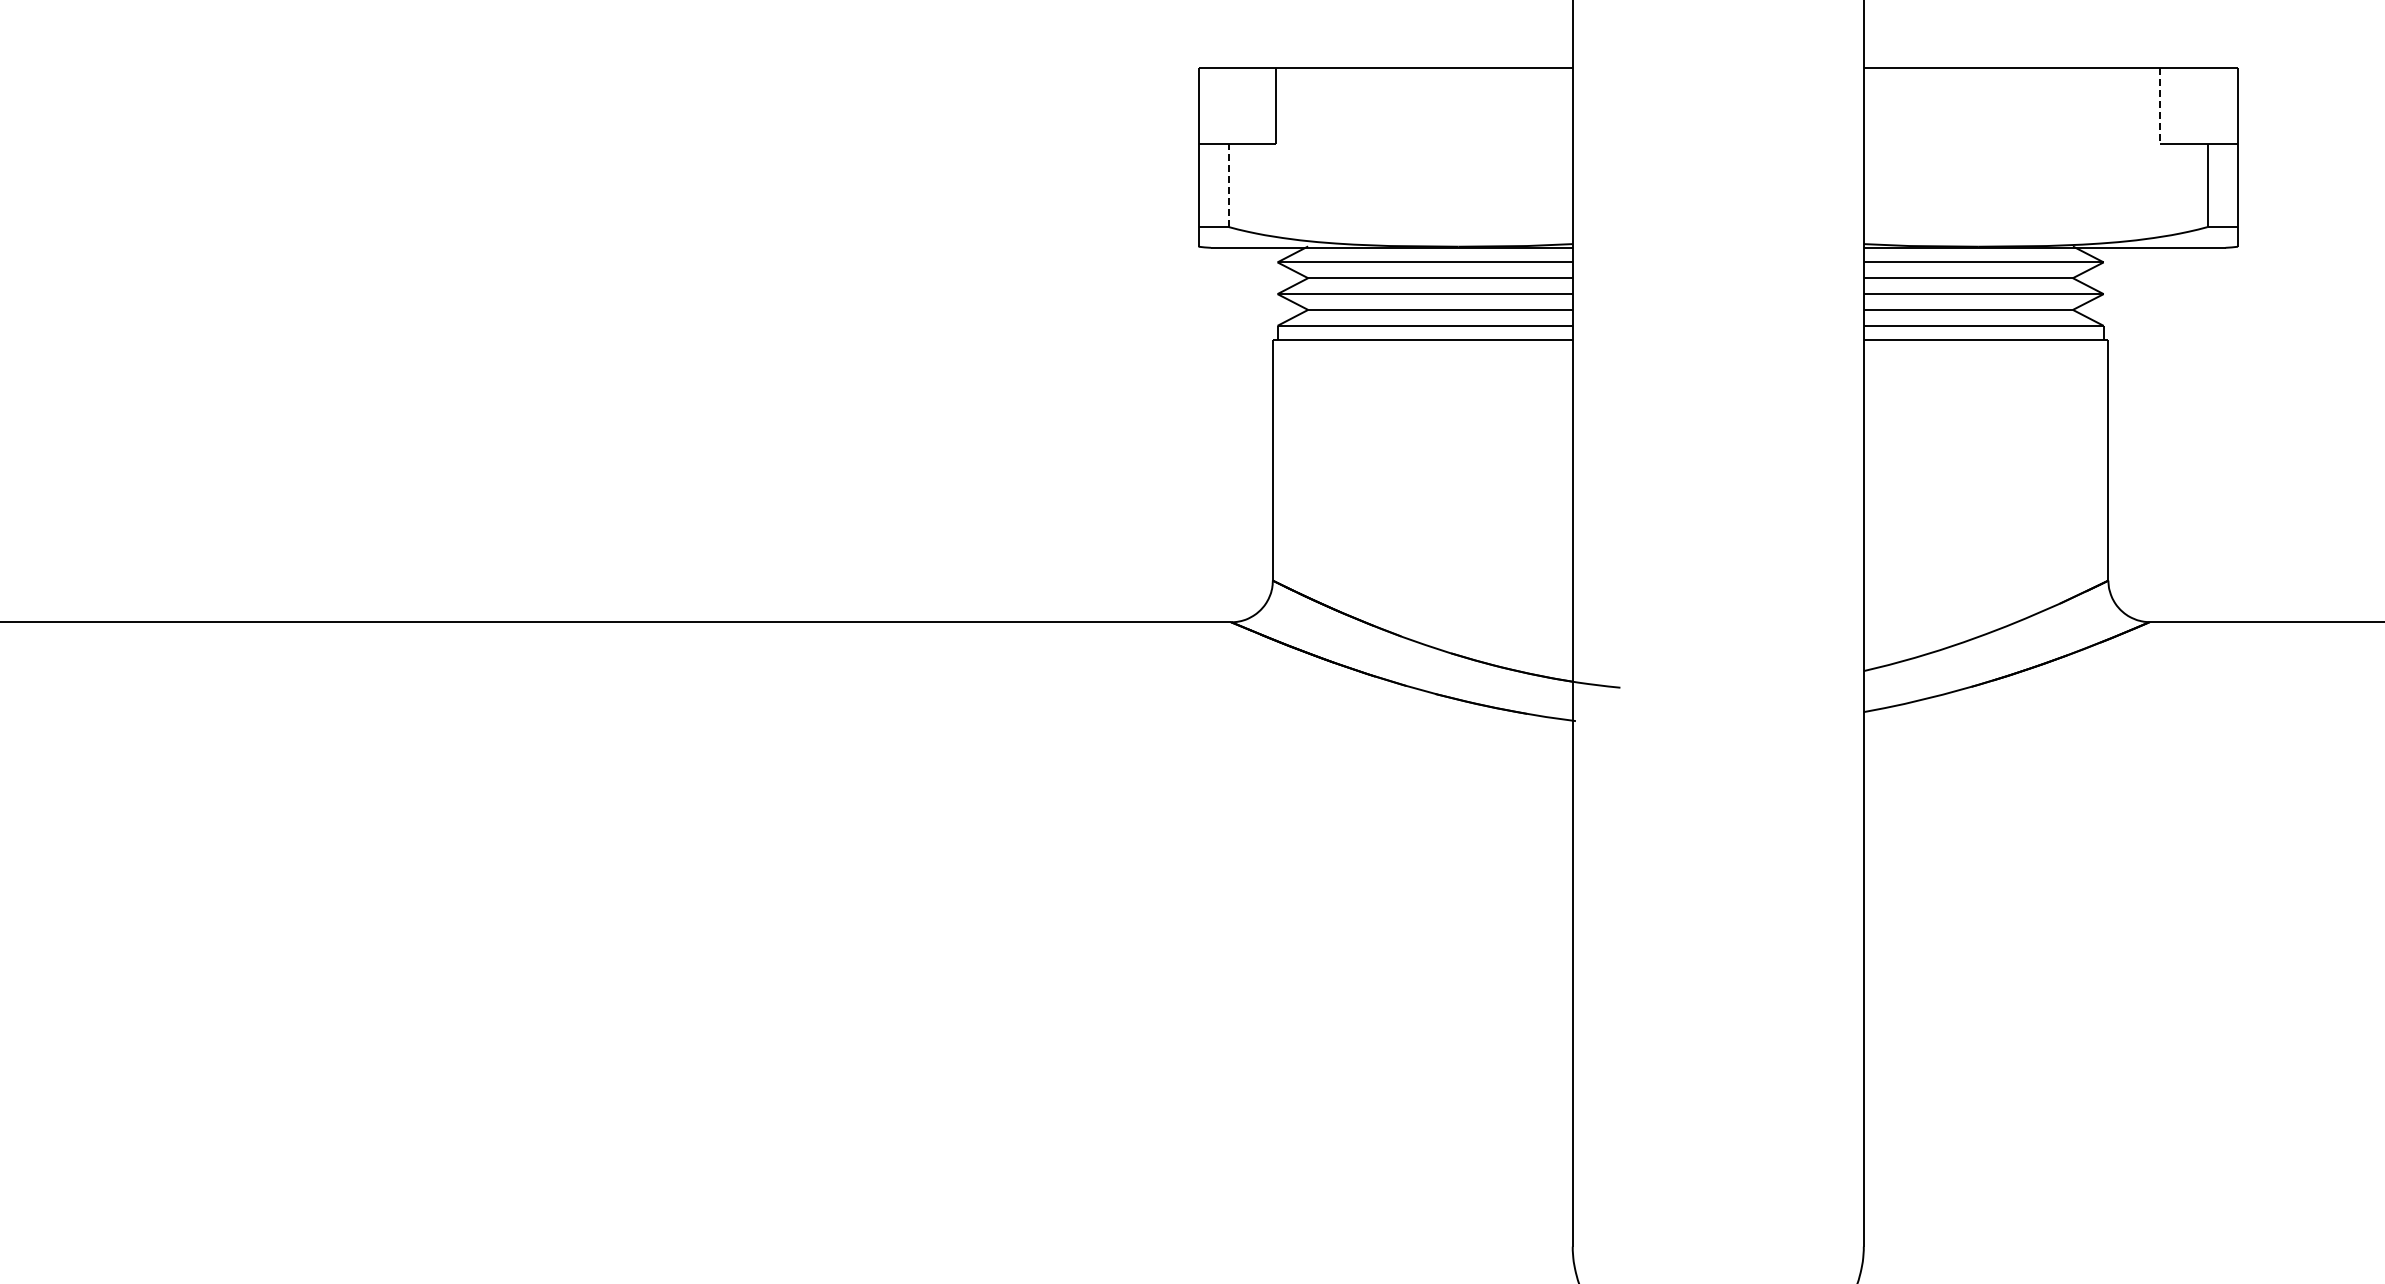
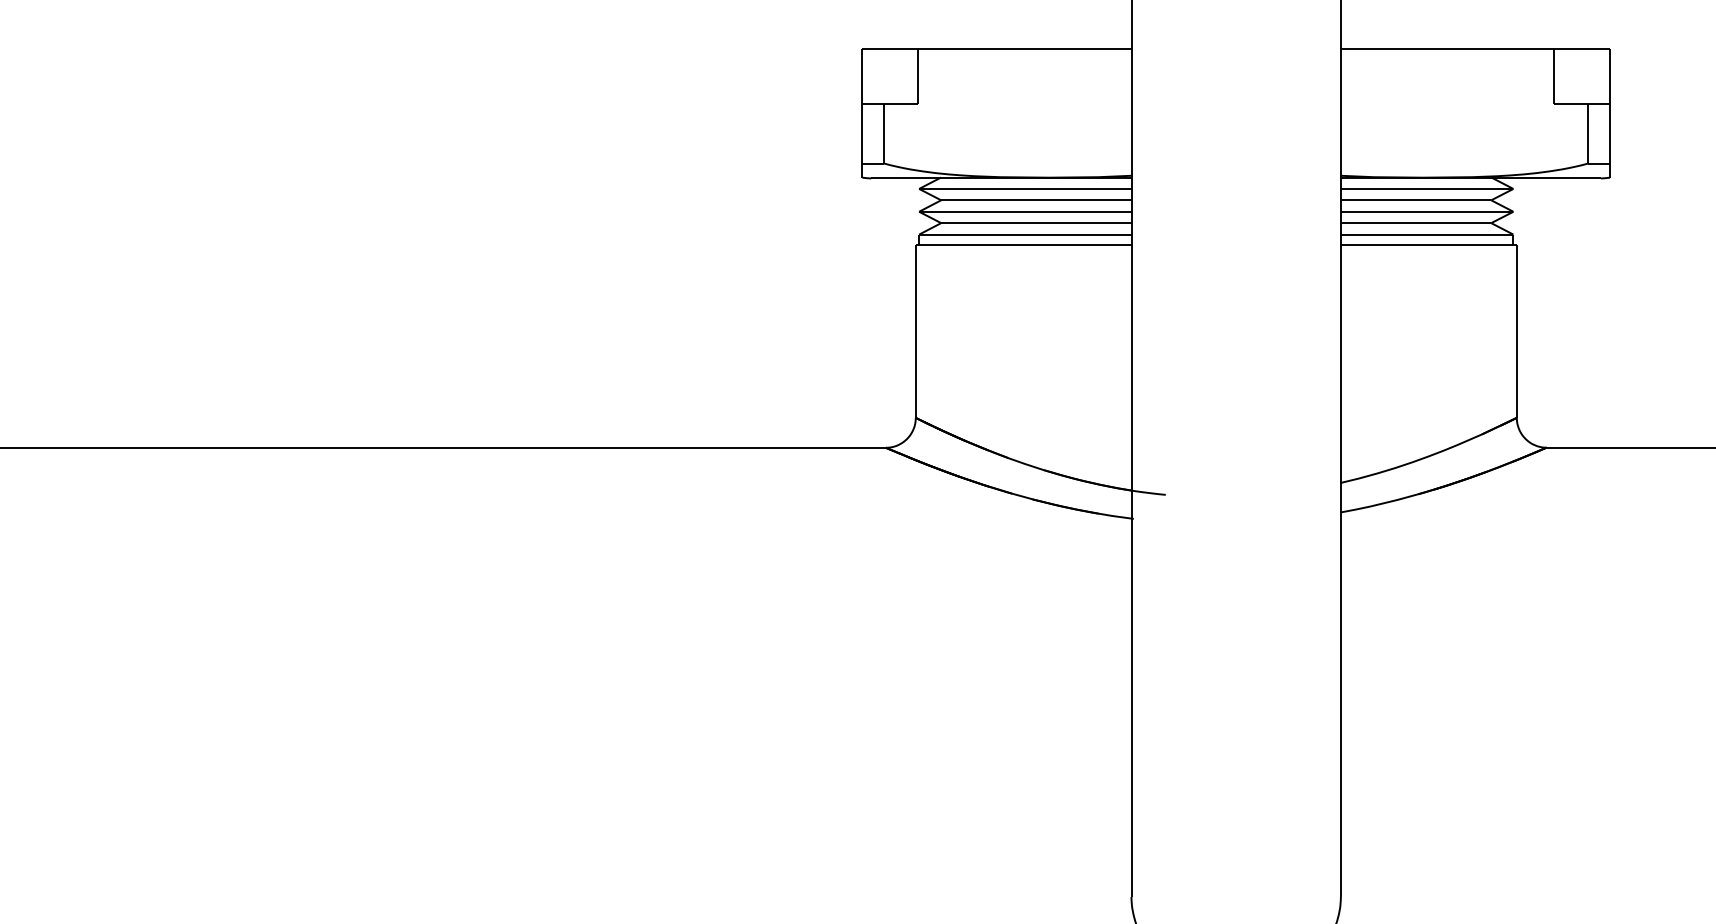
line: (2160, 106) -> (1554, 76), dashed -> solid
line: (1228, 185) -> (883, 133), dashed -> solid

